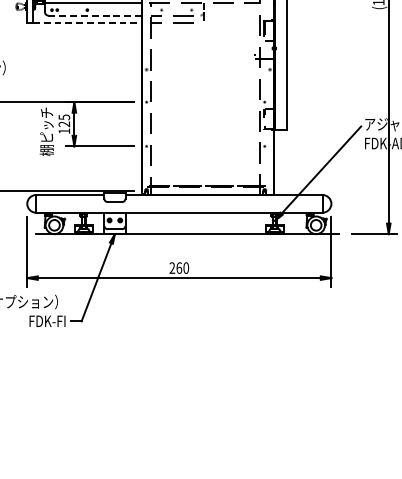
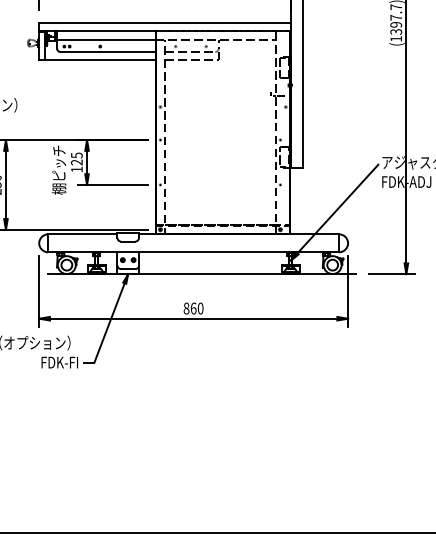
line: (95, 15) -> (108, 52), dashed -> solid
line: (87, 22) -> (100, 59), dashed -> solid
text: (172, 268) -> (186, 308), 260 -> 860

